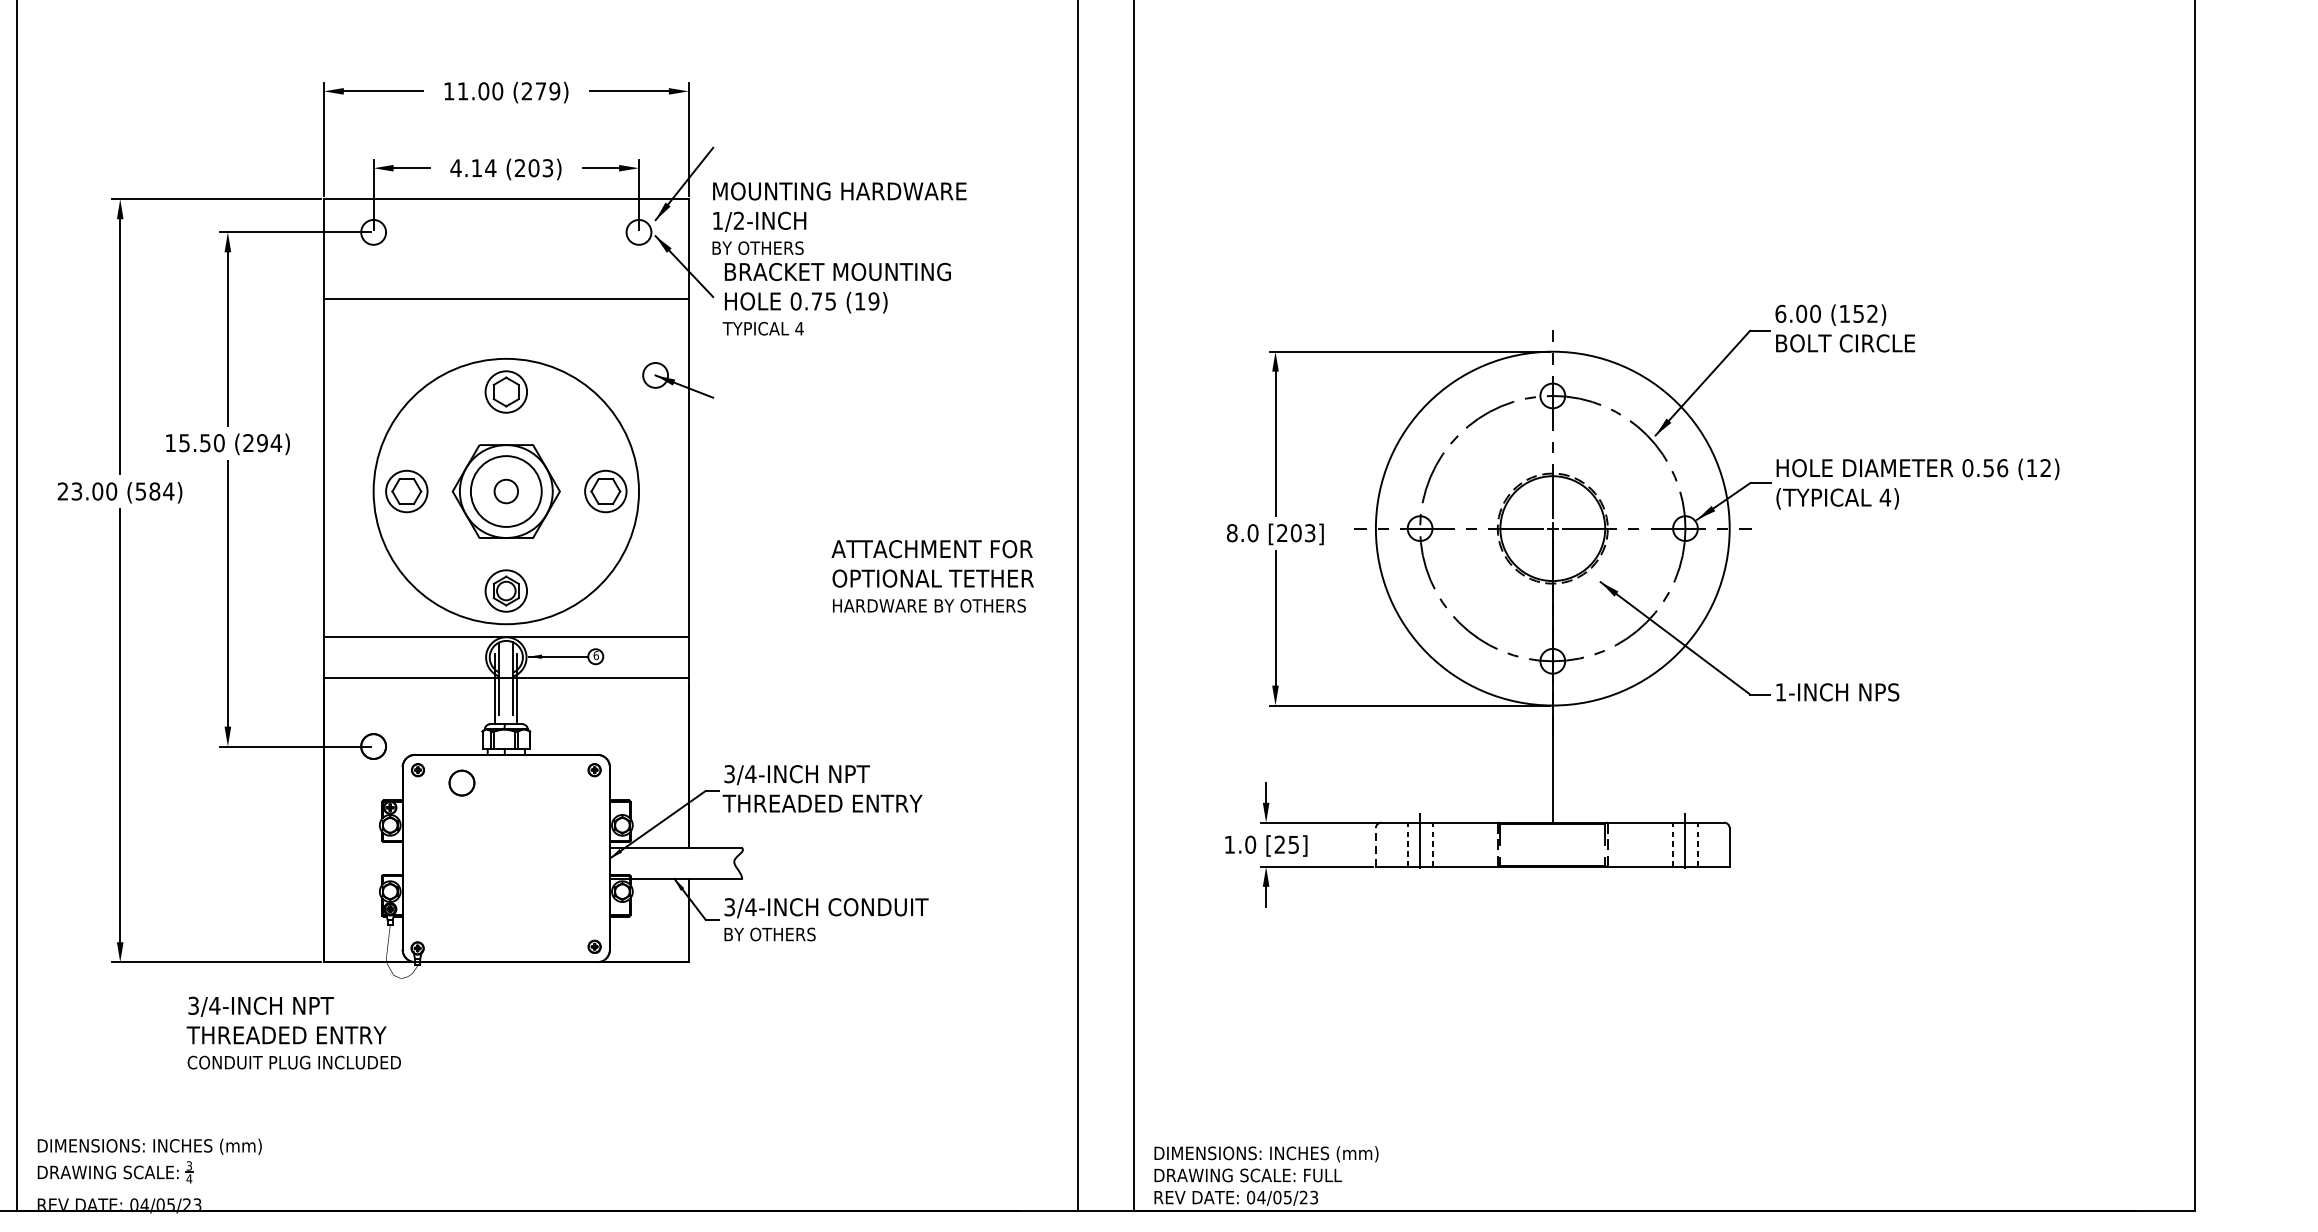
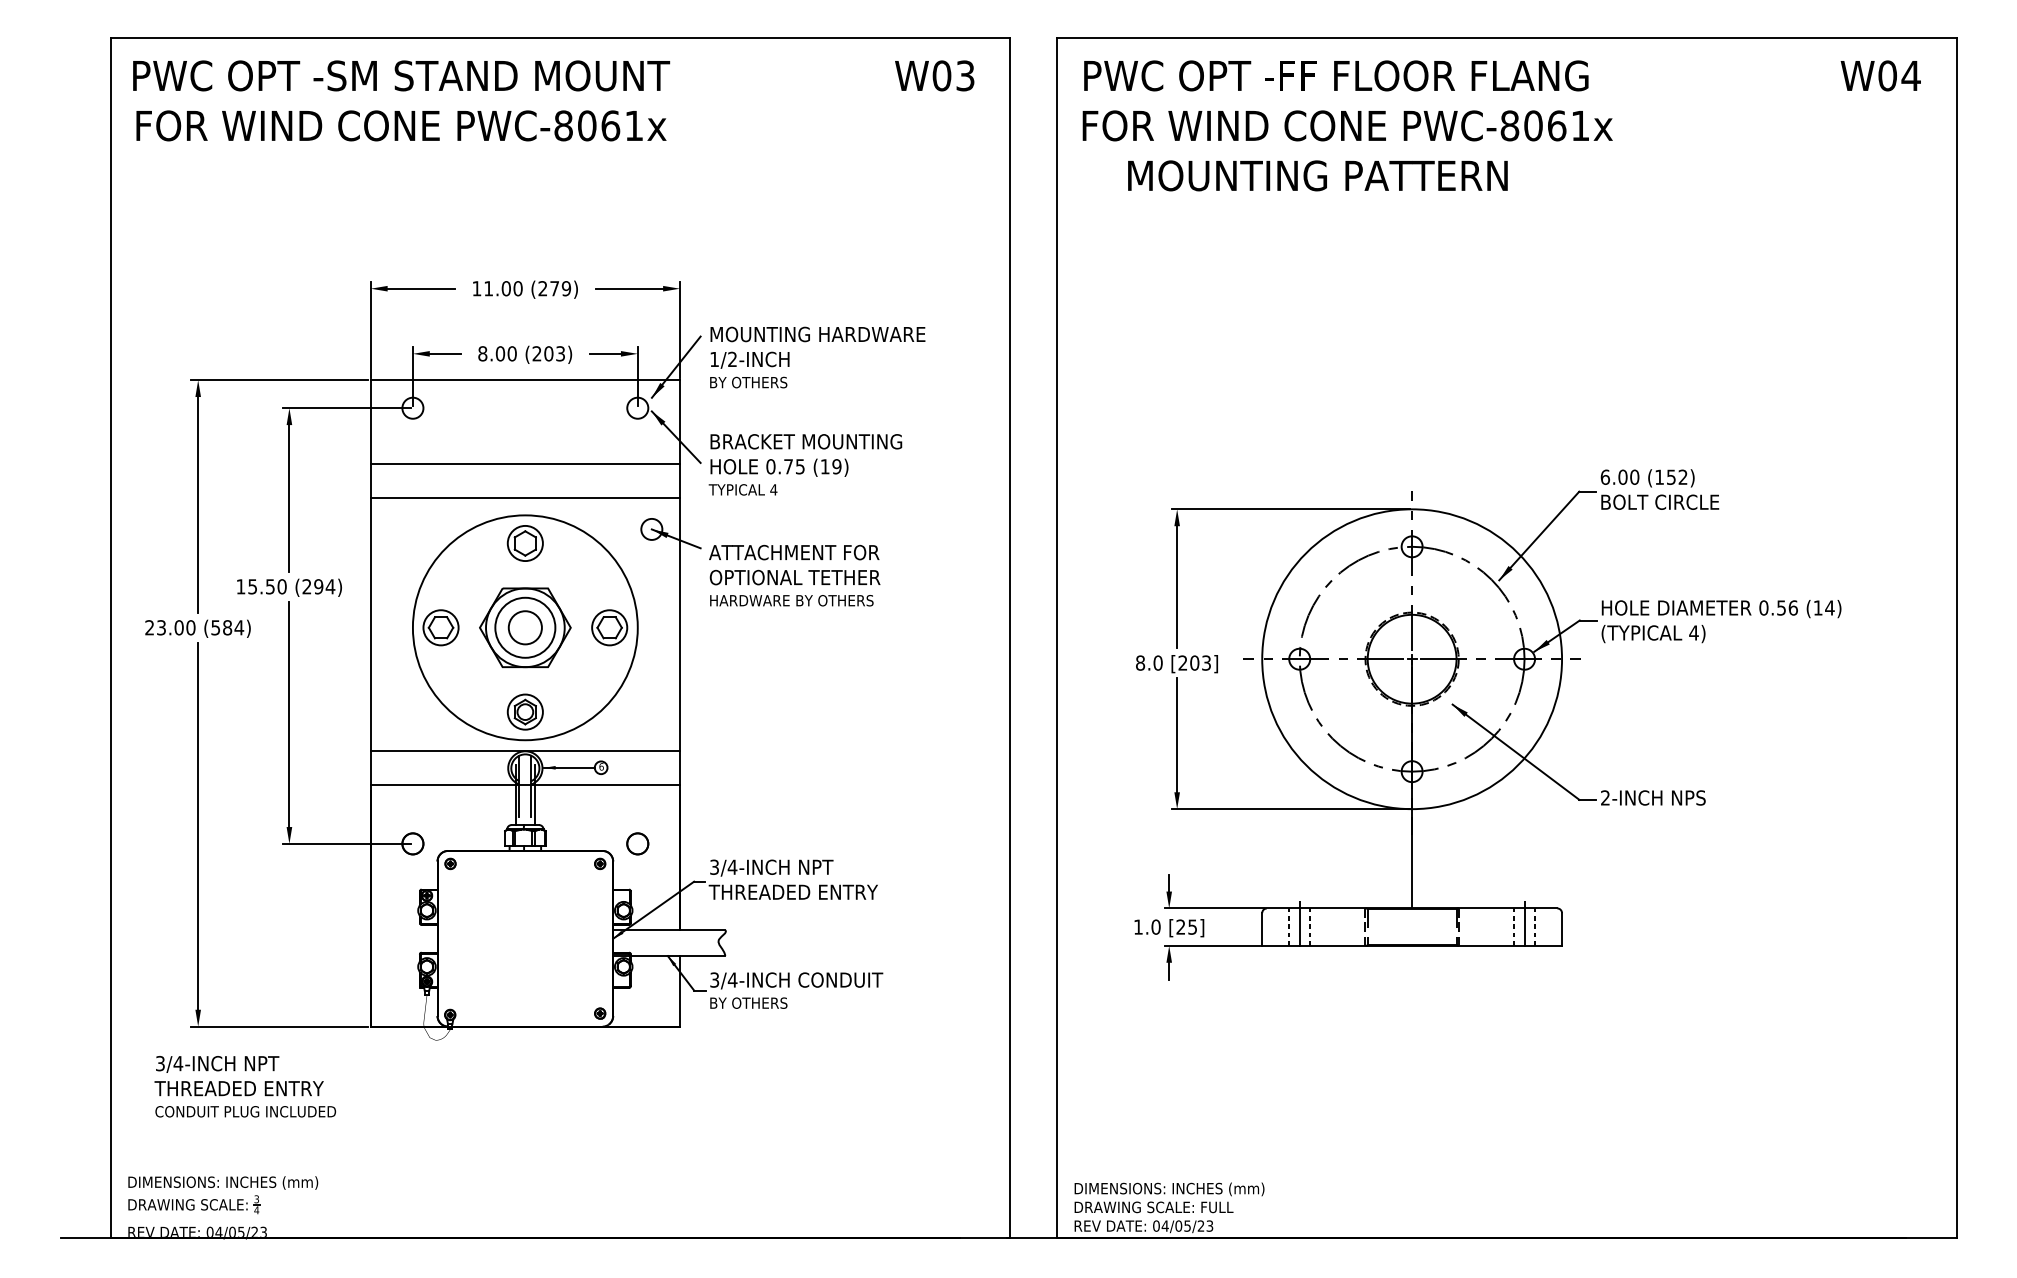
text: (473, 167) -> (497, 353), 4.14 -> 8.00
text: (839, 218) -> (817, 357), moved
line: (505, 338) -> (524, 498), added
text: (2045, 467) -> (1829, 607), (12) -> (14)
circle: (505, 491) -> (524, 627), size x1.67
text: (932, 576) -> (794, 575), moved
text: (1780, 691) -> (1605, 797), 1-INCH -> 2-INCH
circle: (461, 782) -> (637, 843), moved
line: (1376, 847) -> (1262, 929), dashed -> solid
text: (294, 1032) -> (245, 1086), moved

